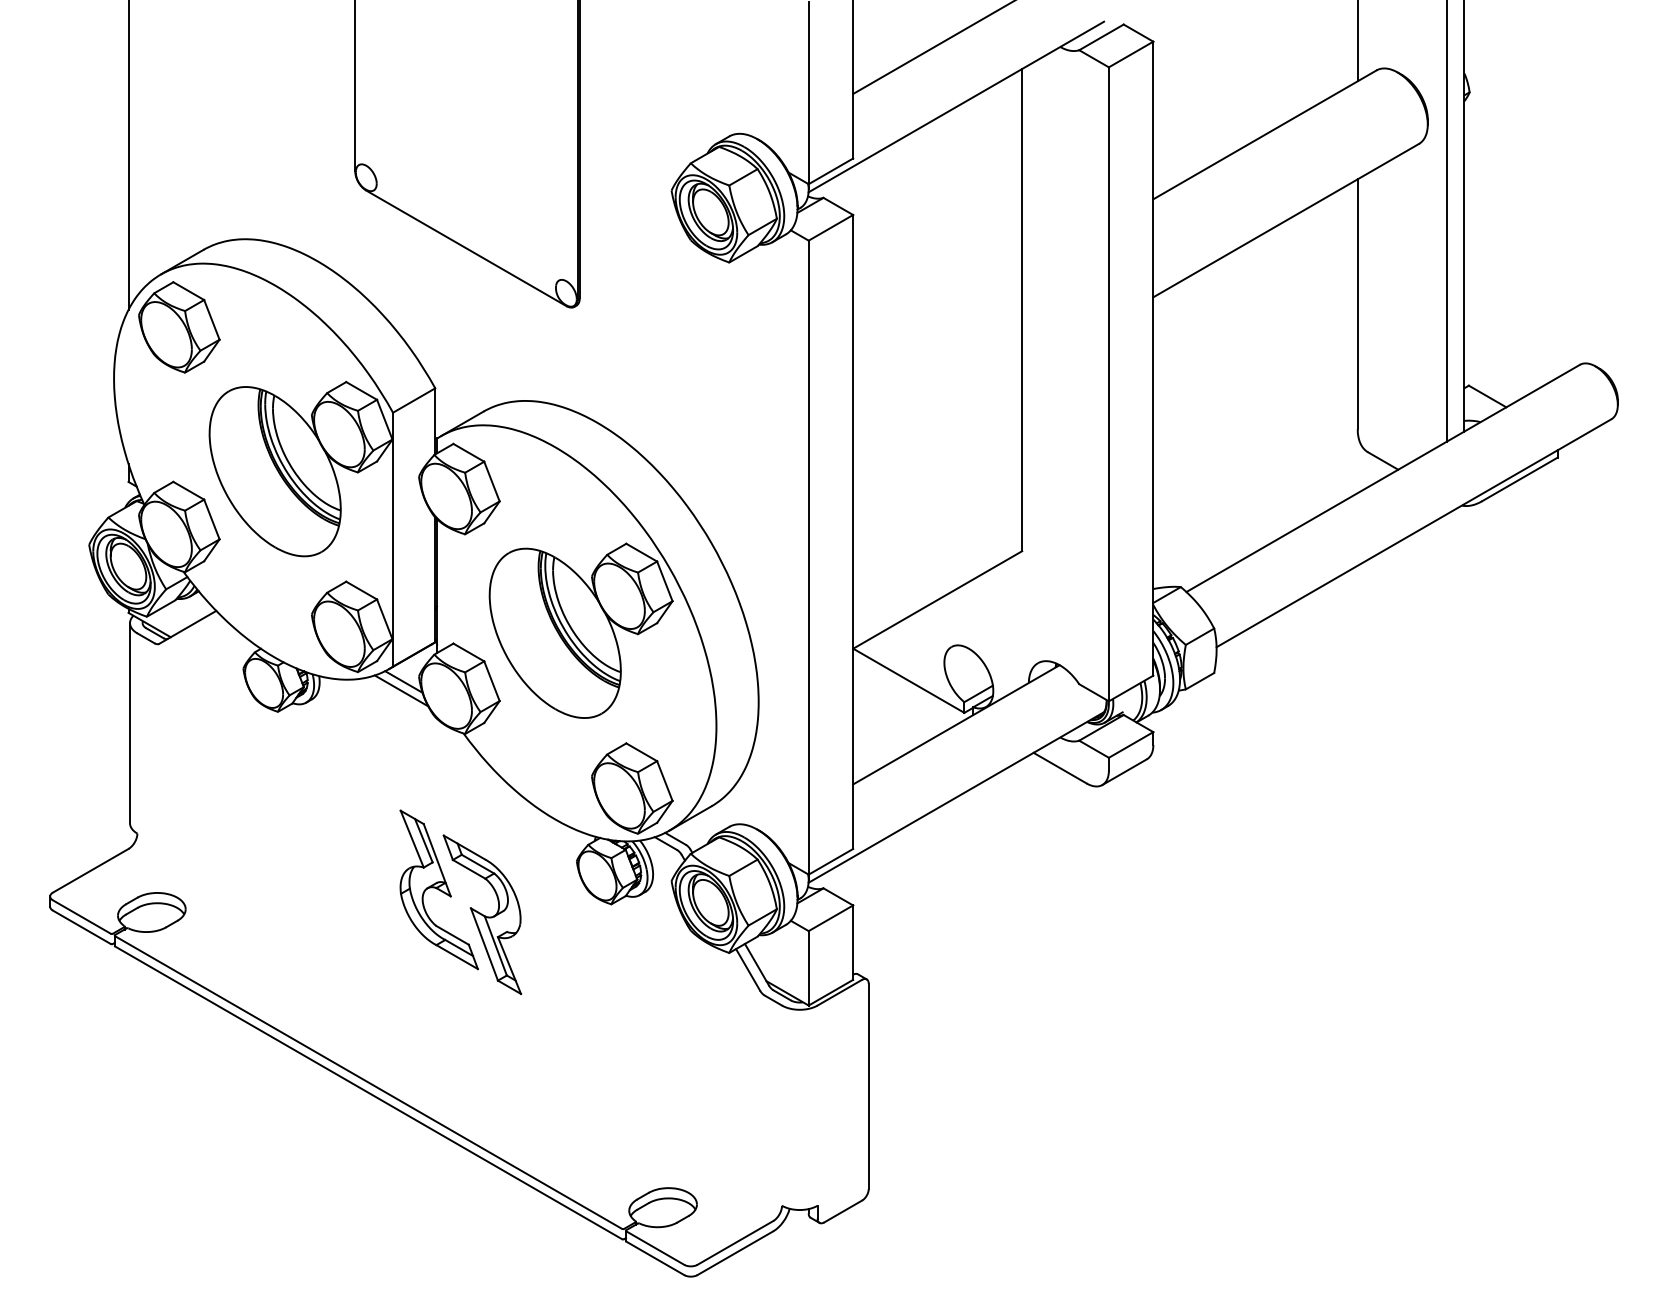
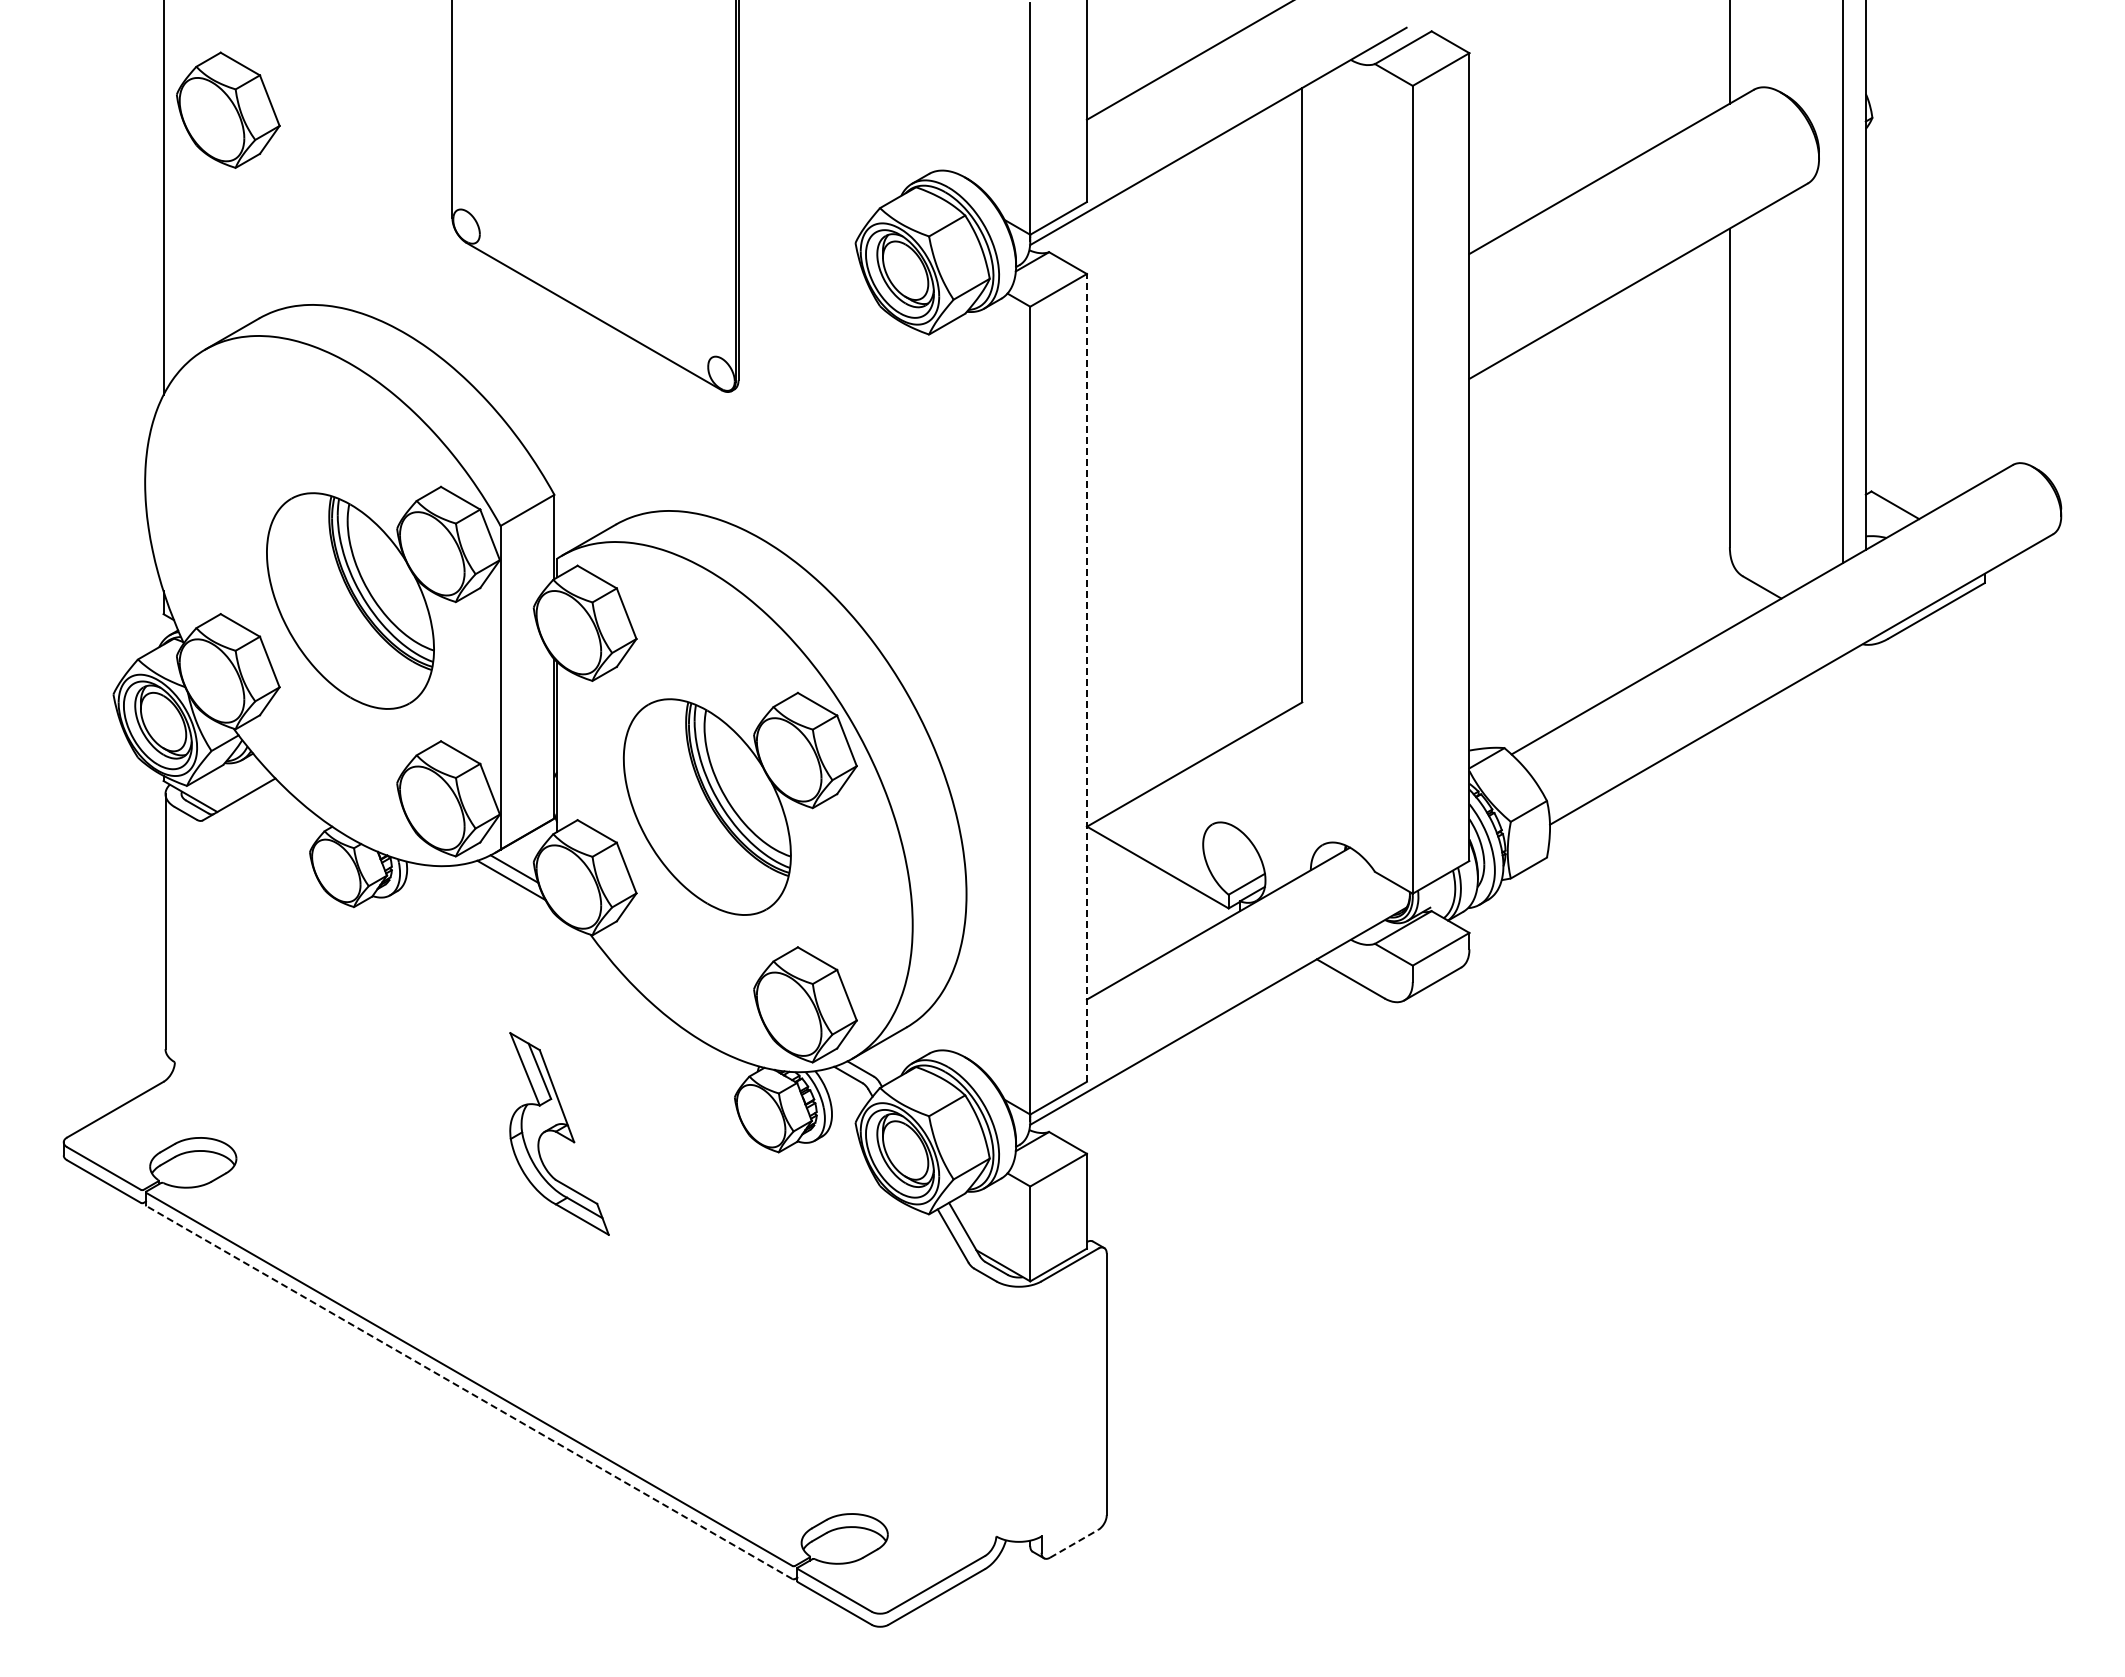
part: (179, 326) -> (228, 109), moved
line: (852, 531) -> (1086, 677), solid -> dashed
part: (482, 914) -> (614, 1165), removed
line: (368, 1092) -> (469, 1392), solid -> dashed
line: (843, 1211) -> (1074, 1543), solid -> dashed

